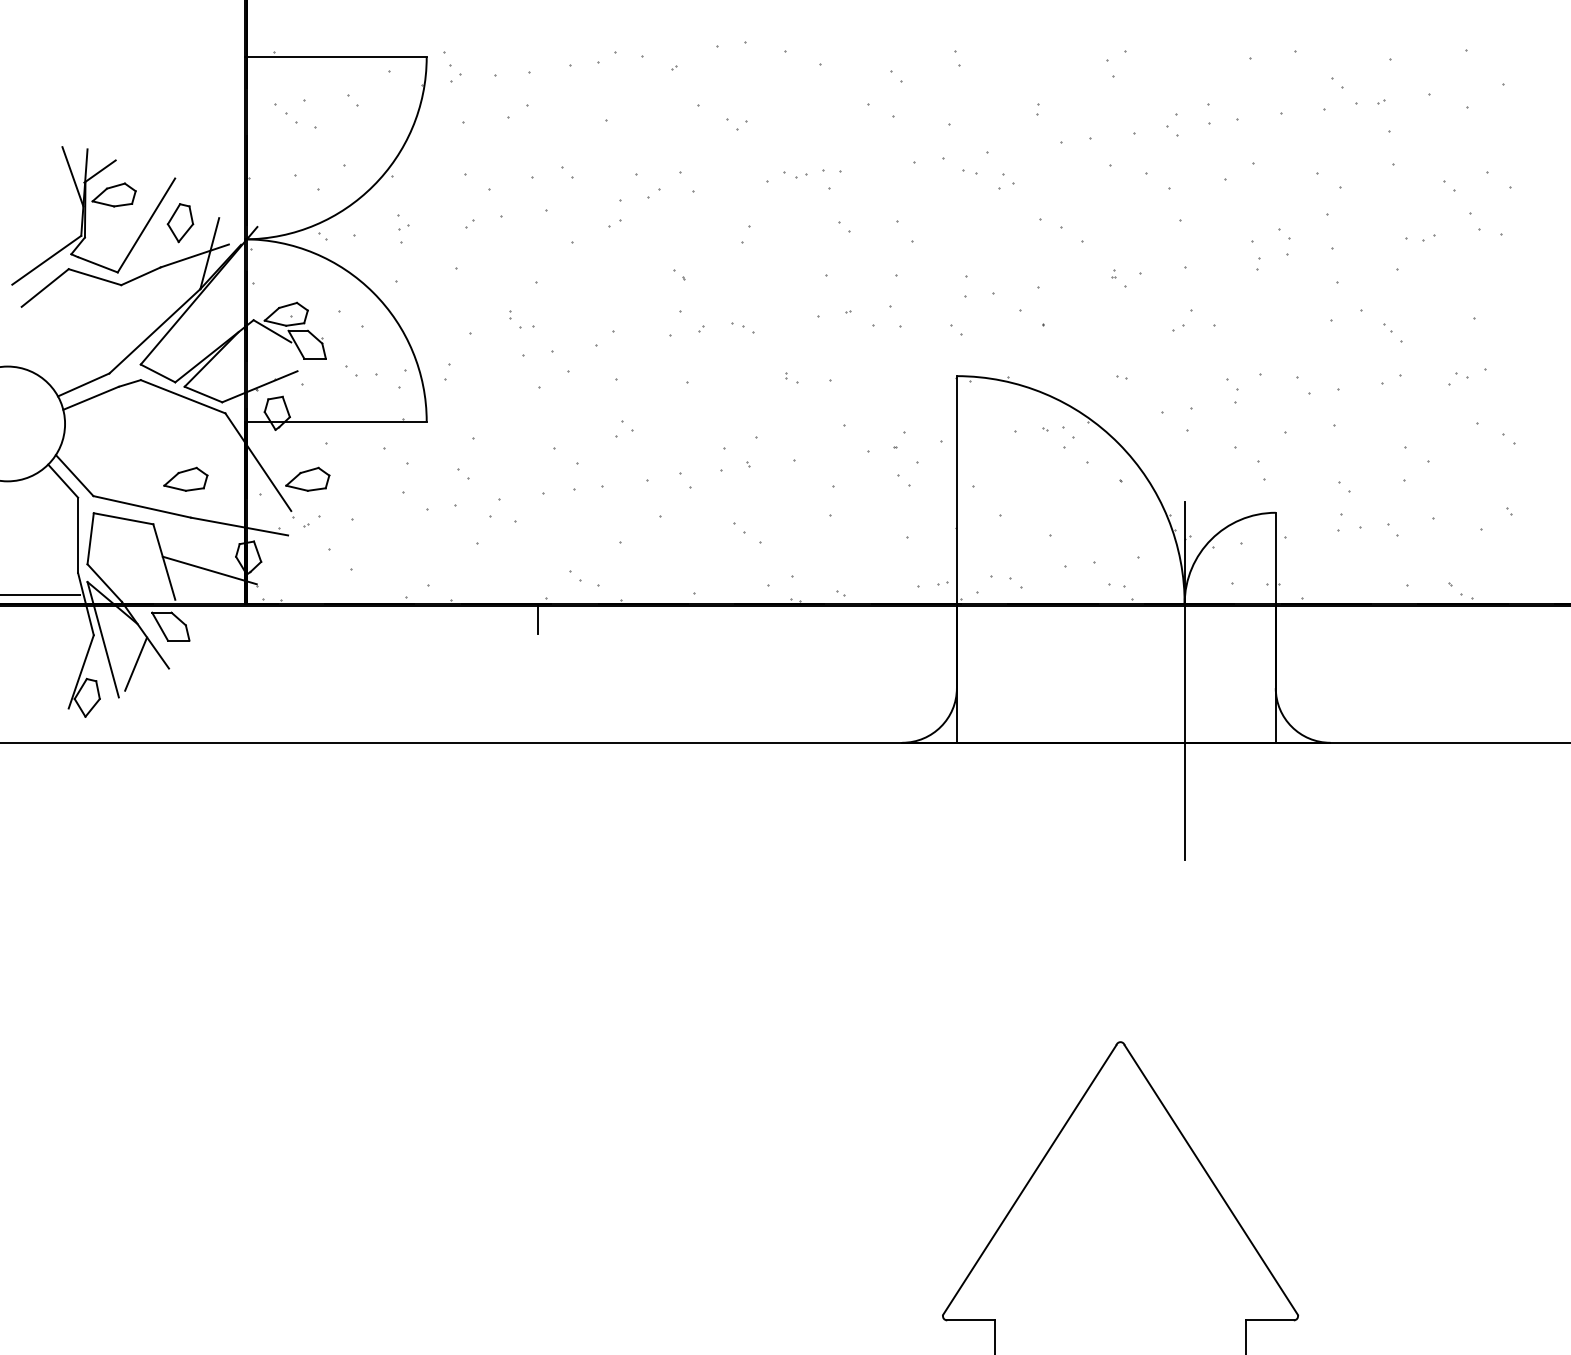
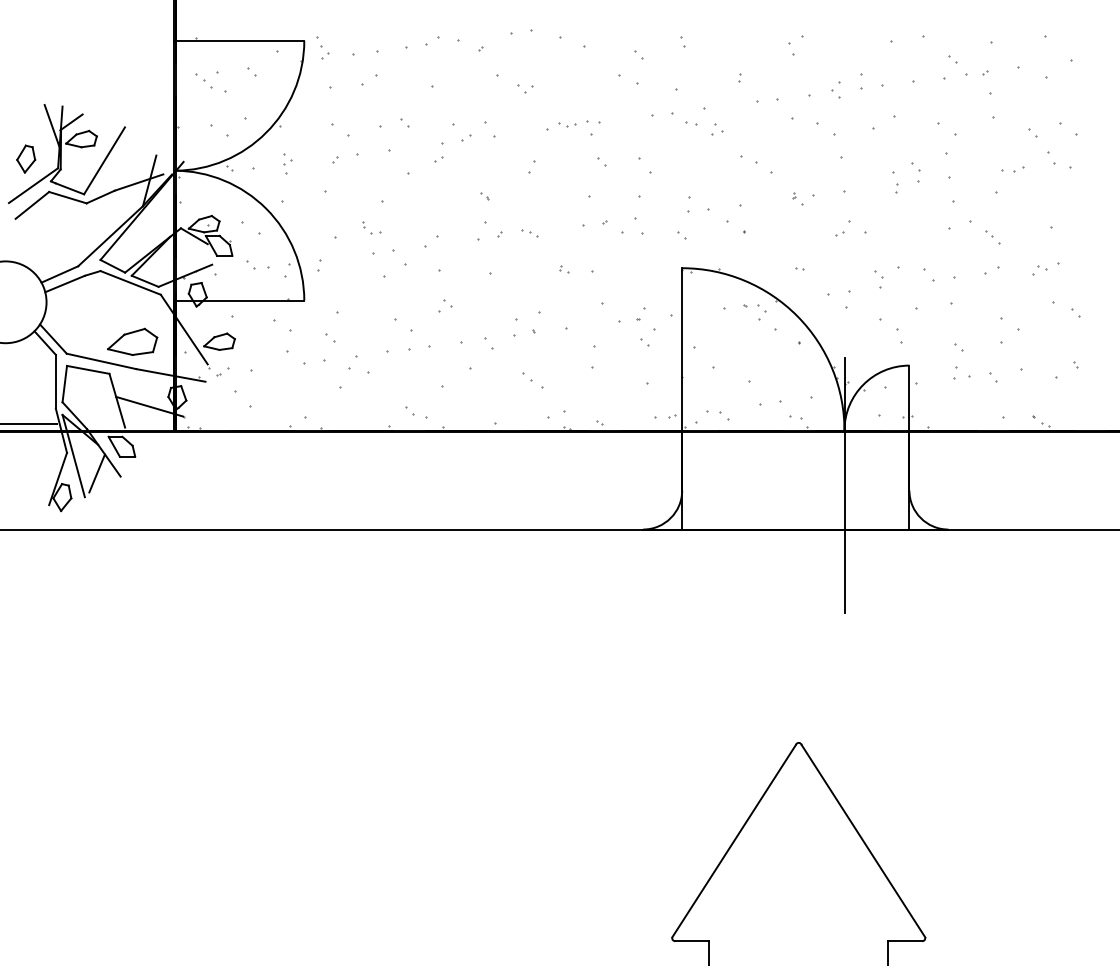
part: (180, 223) -> (26, 159), moved
part: (185, 478) -> (132, 341), size x1.6
line: (537, 618) -> (383, 440), removed

